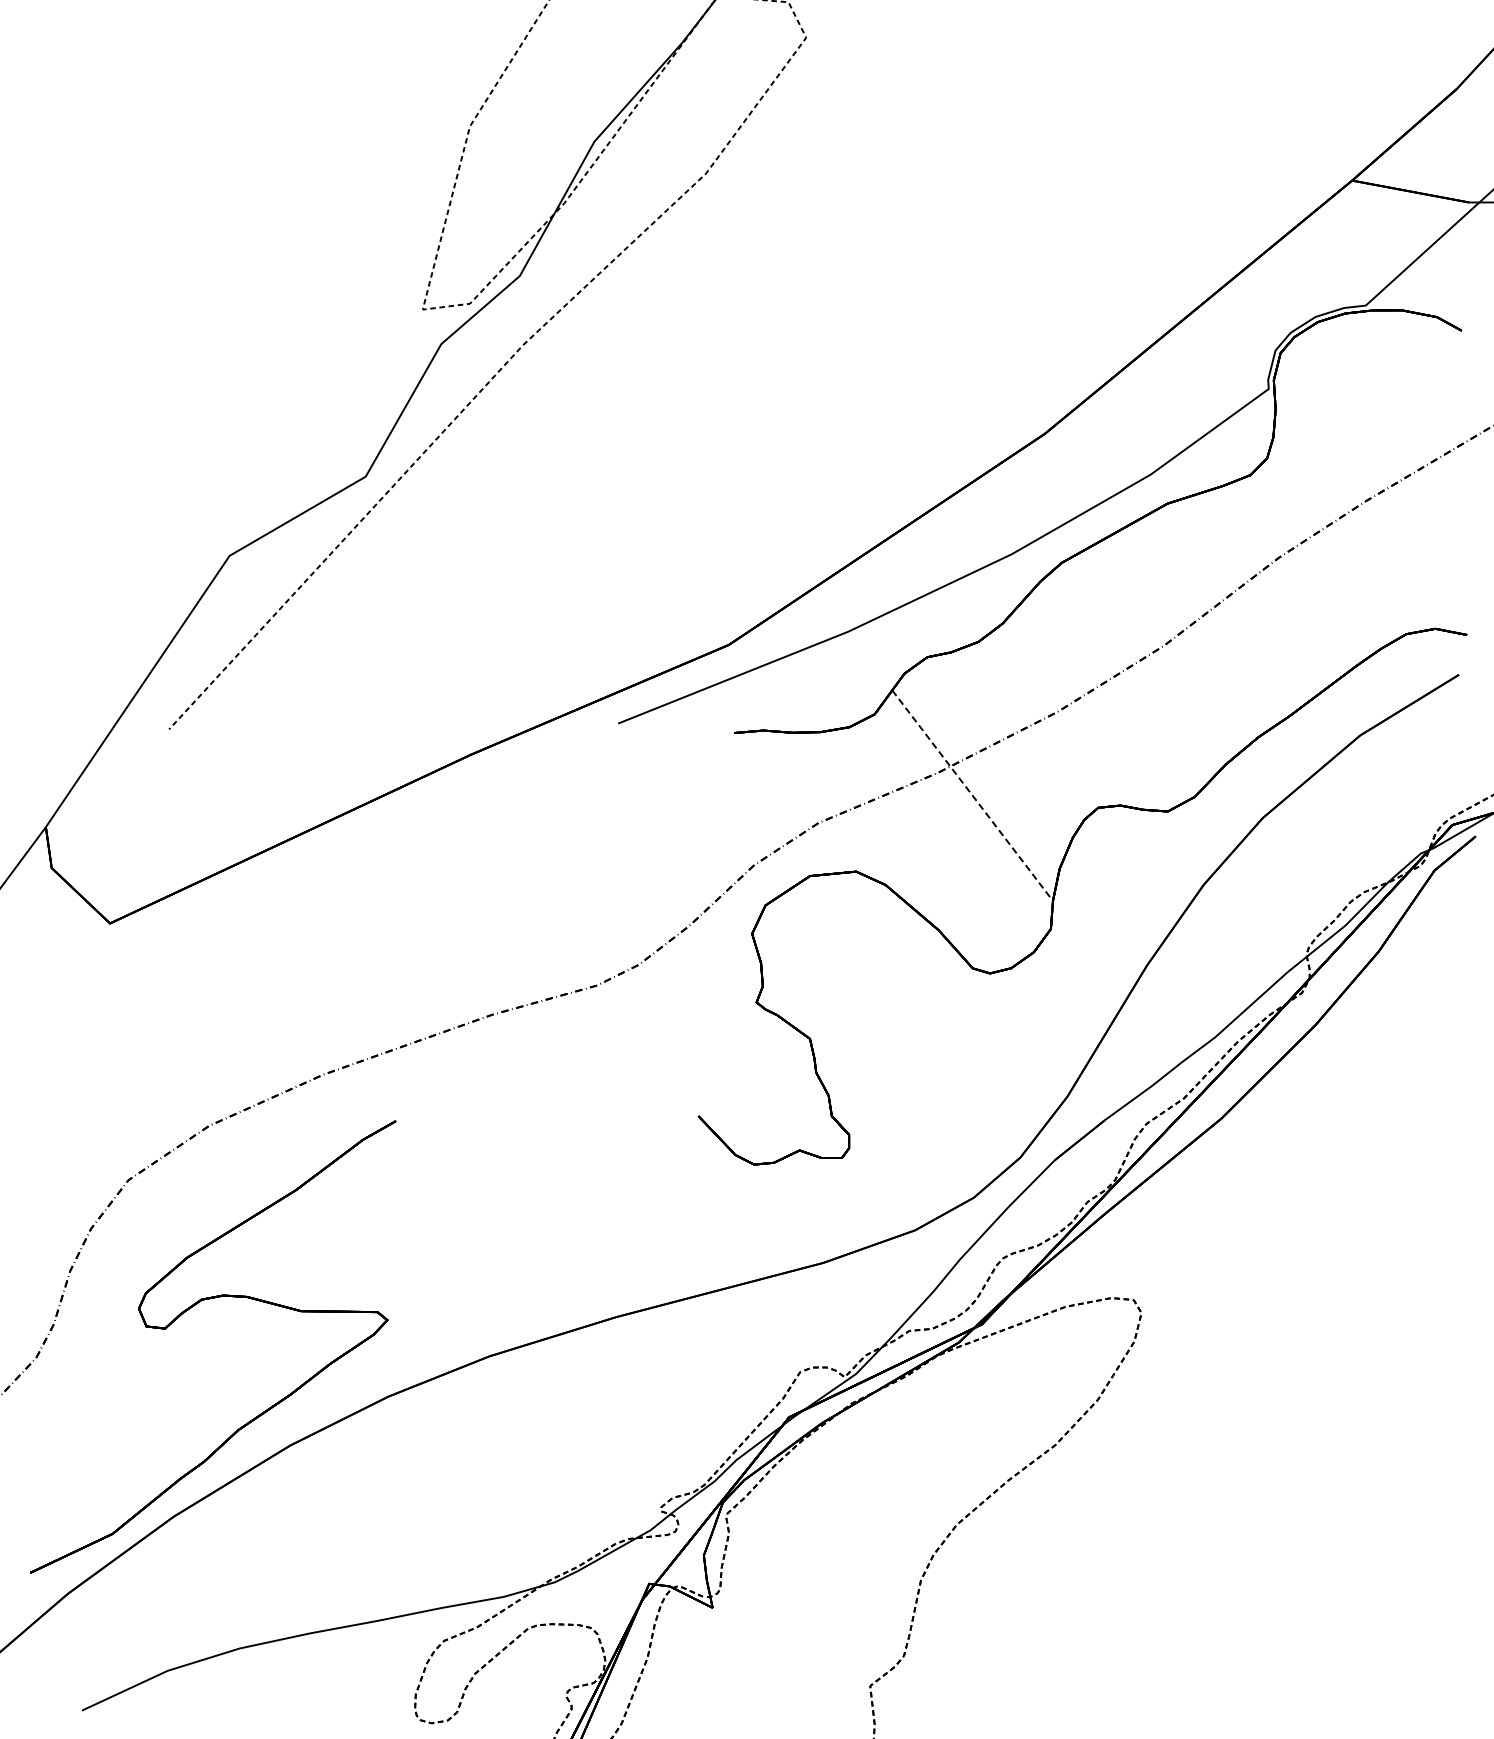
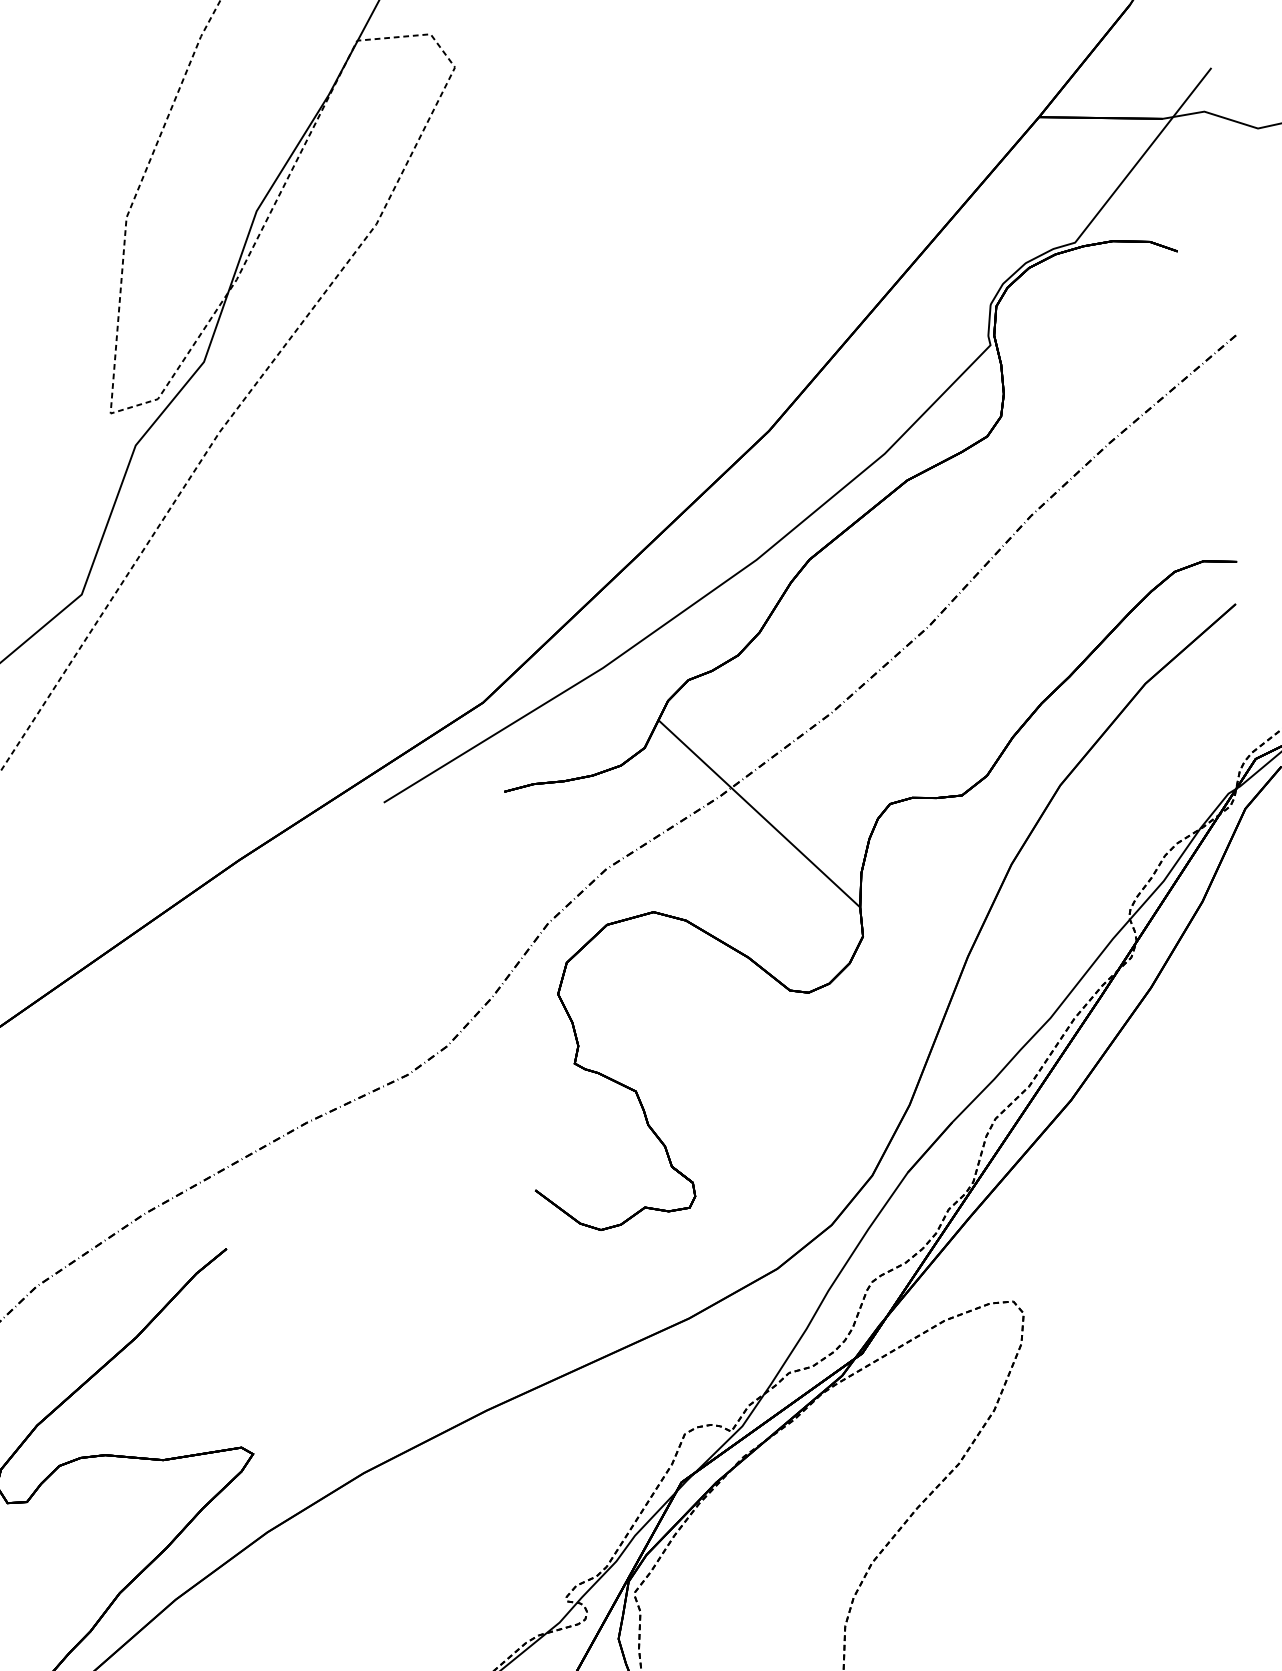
line: (972, 796) -> (759, 814), dashed -> solid

